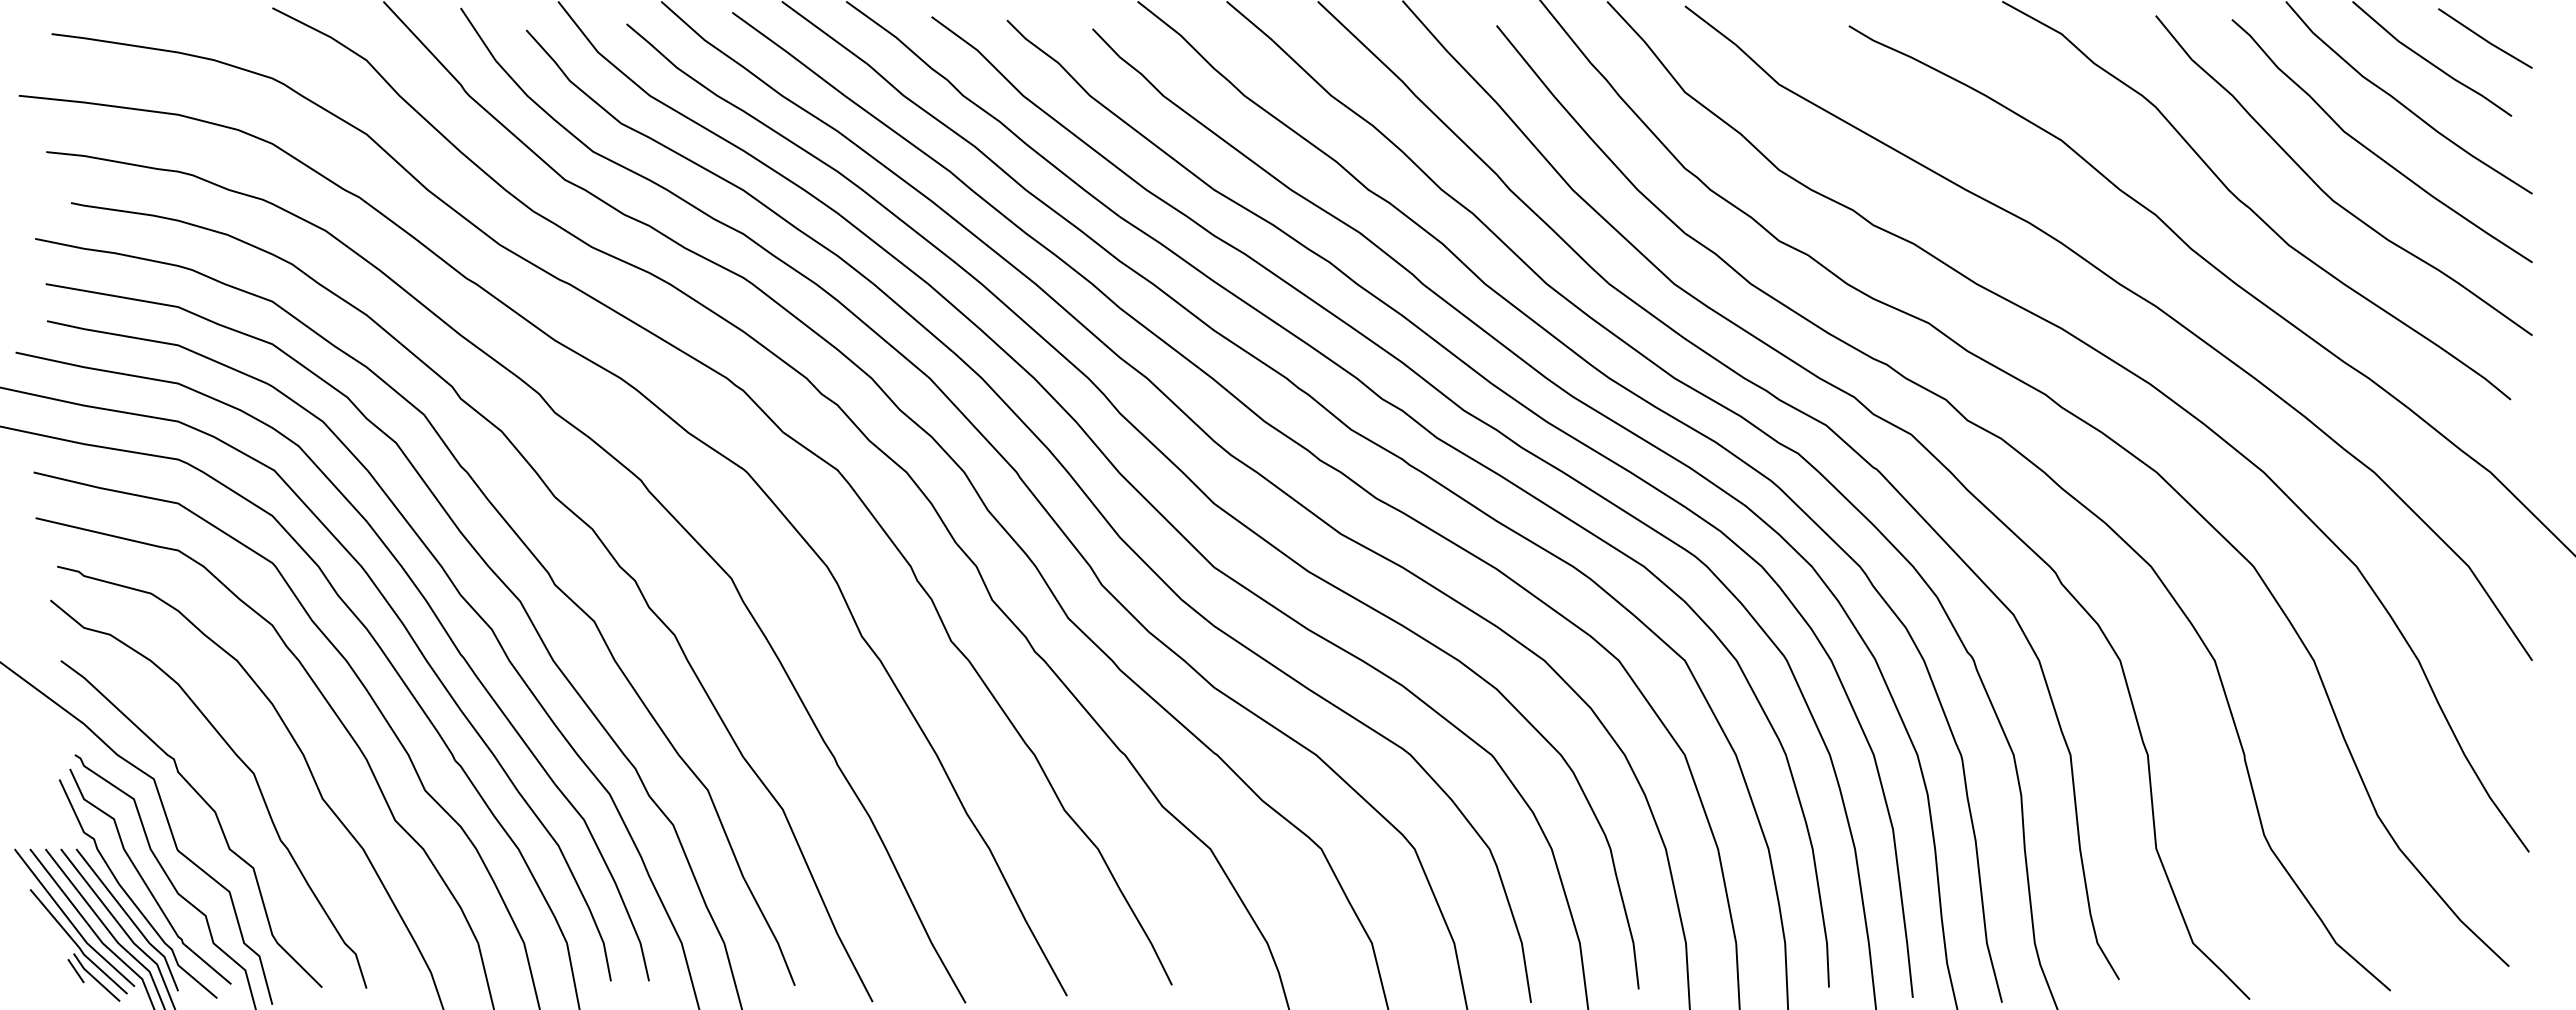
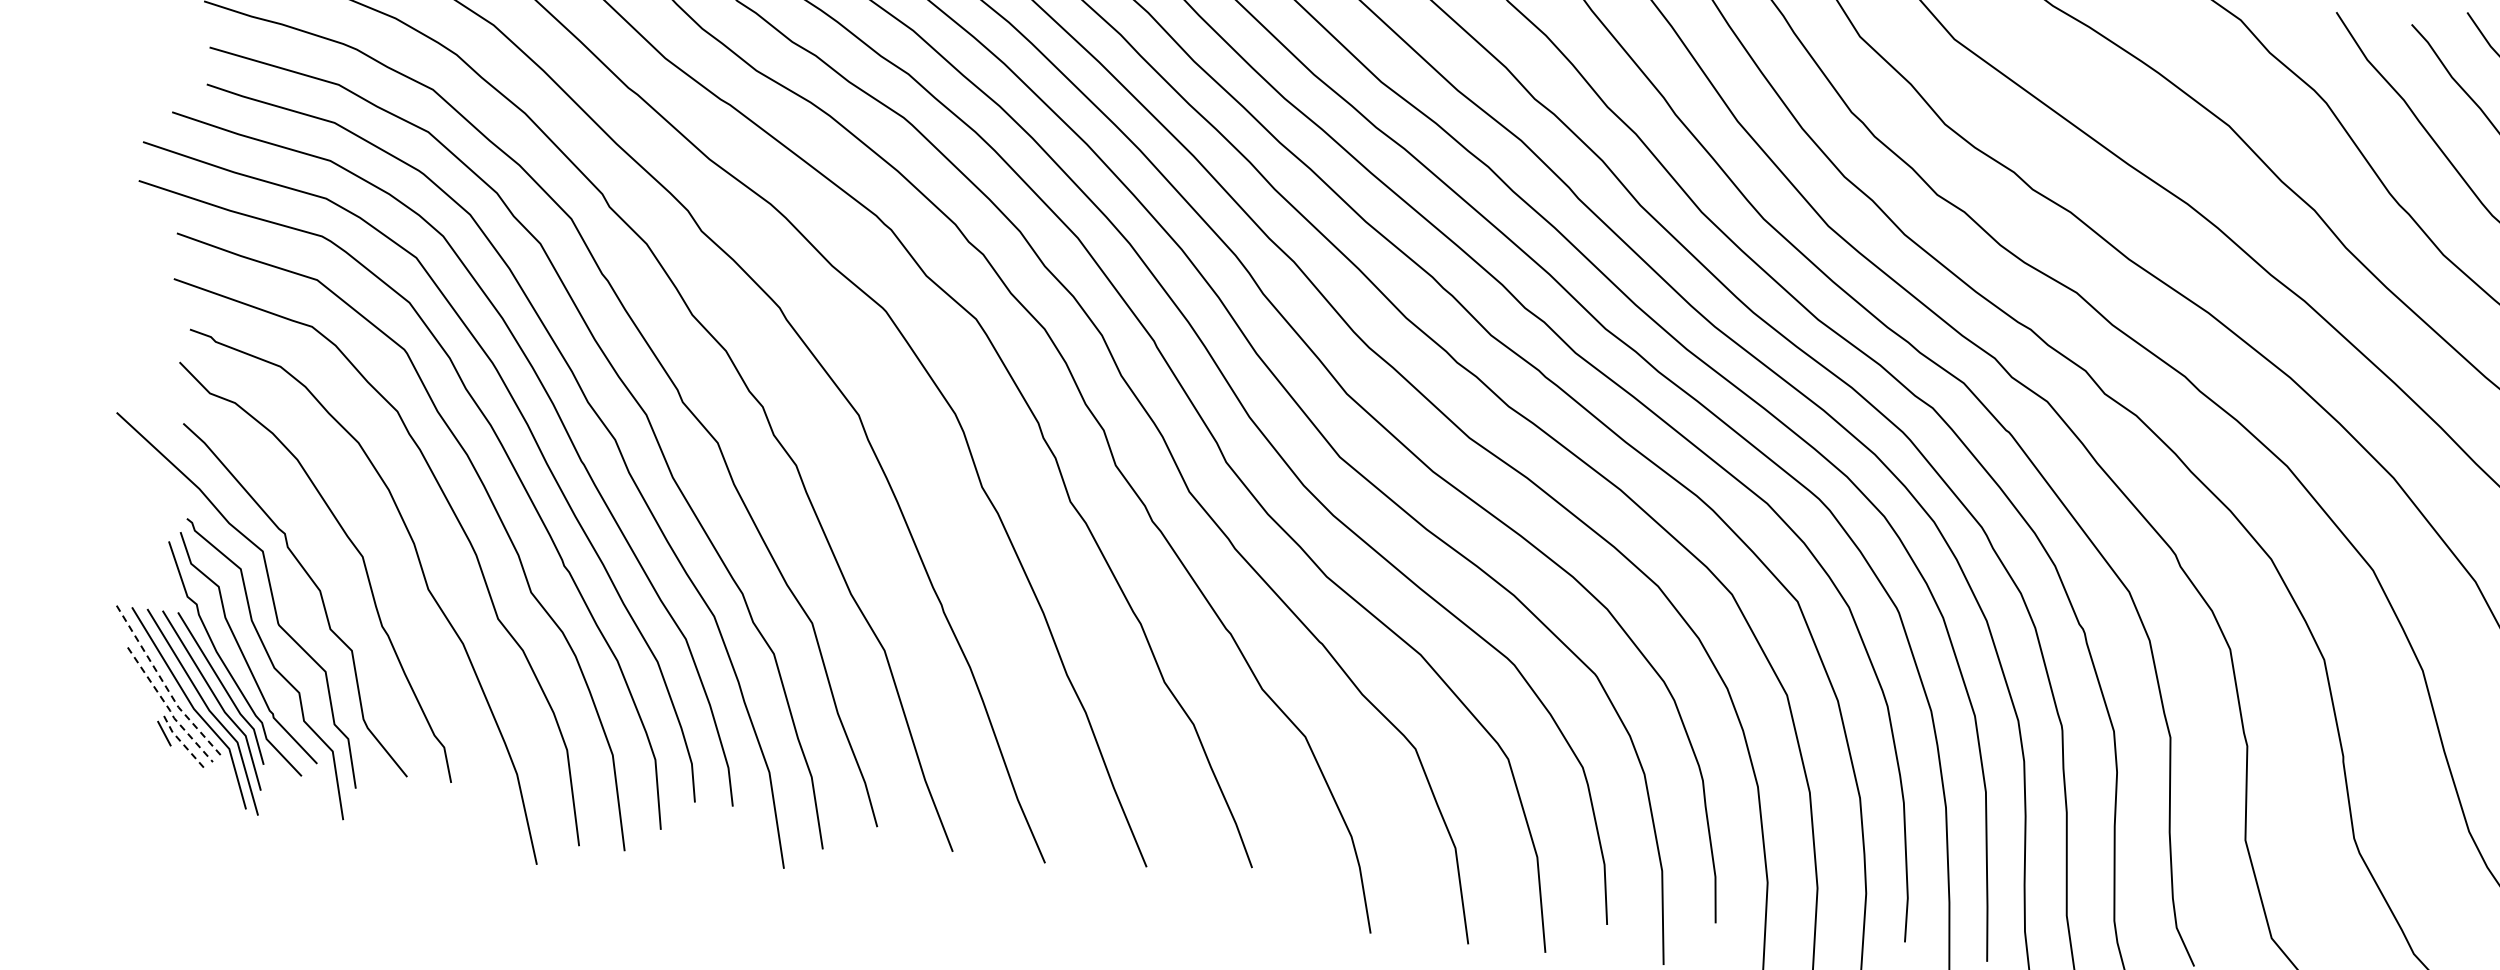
line: (71, 922) -> (165, 684), solid -> dashed
line: (77, 945) -> (168, 708), solid -> dashed
line: (95, 978) -> (182, 743), solid -> dashed

